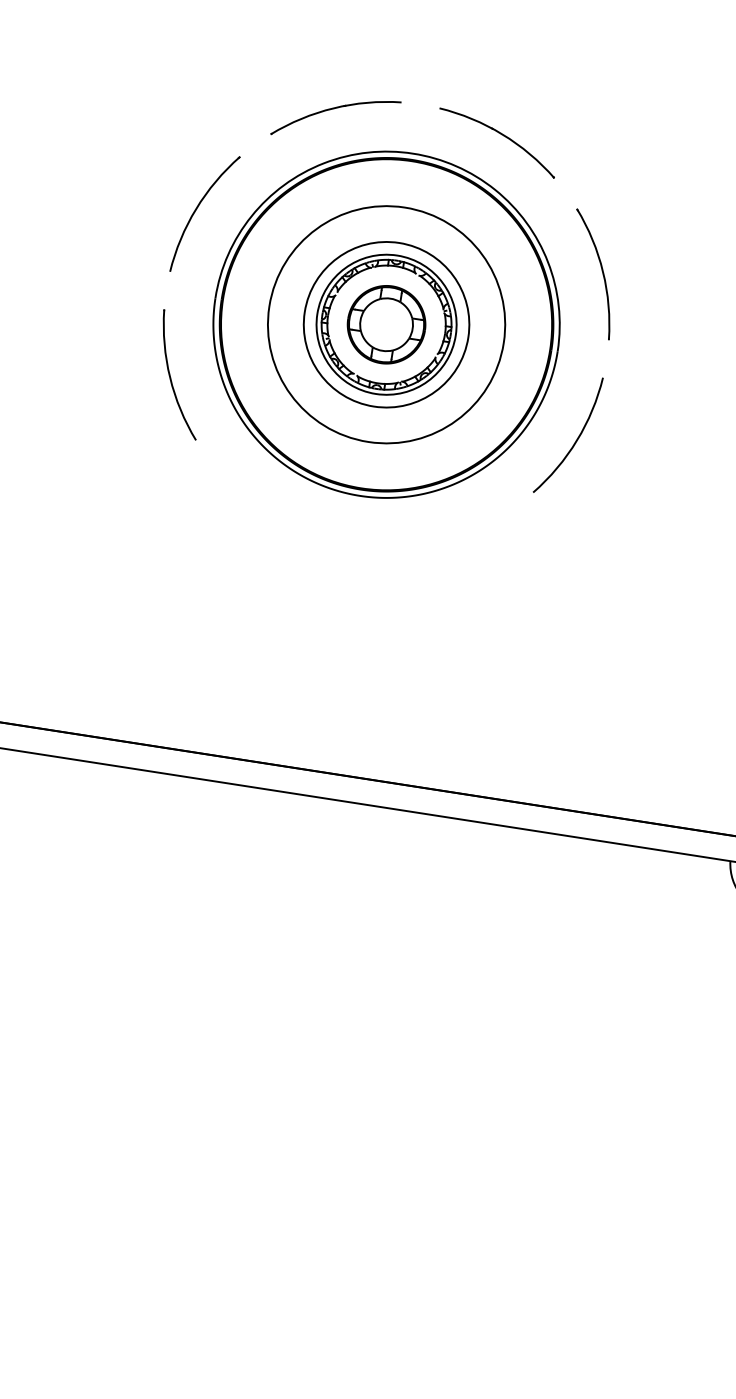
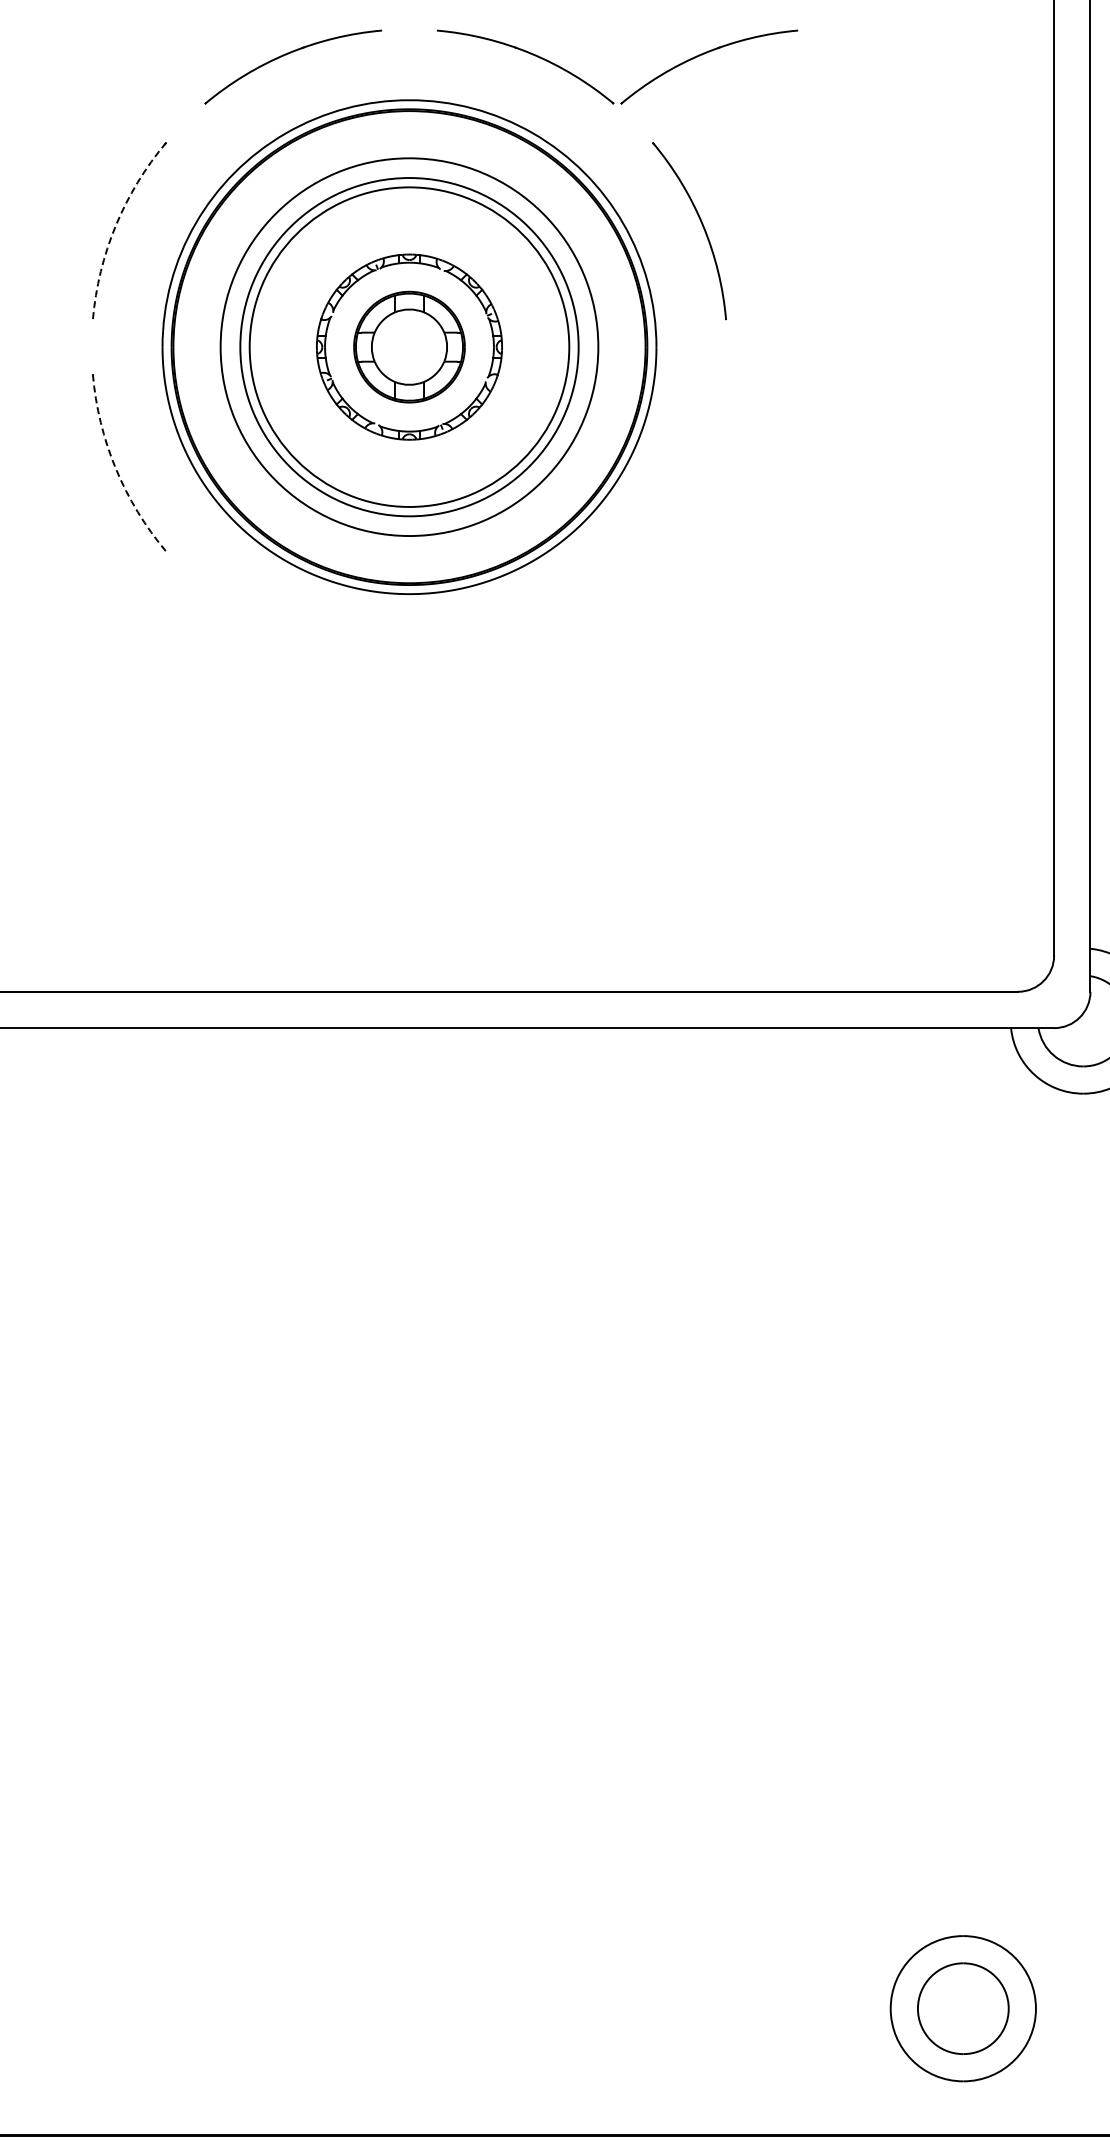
part: (620, 154) -> (702, 55), added
arc: (195, 208) -> (115, 225), solid -> dashed
circle: (386, 324) -> (409, 347), size x1.6
circle: (386, 324) -> (409, 347), size x1.6
arc: (169, 377) -> (115, 468), solid -> dashed
arc: (575, 440) -> (701, 469), removed

